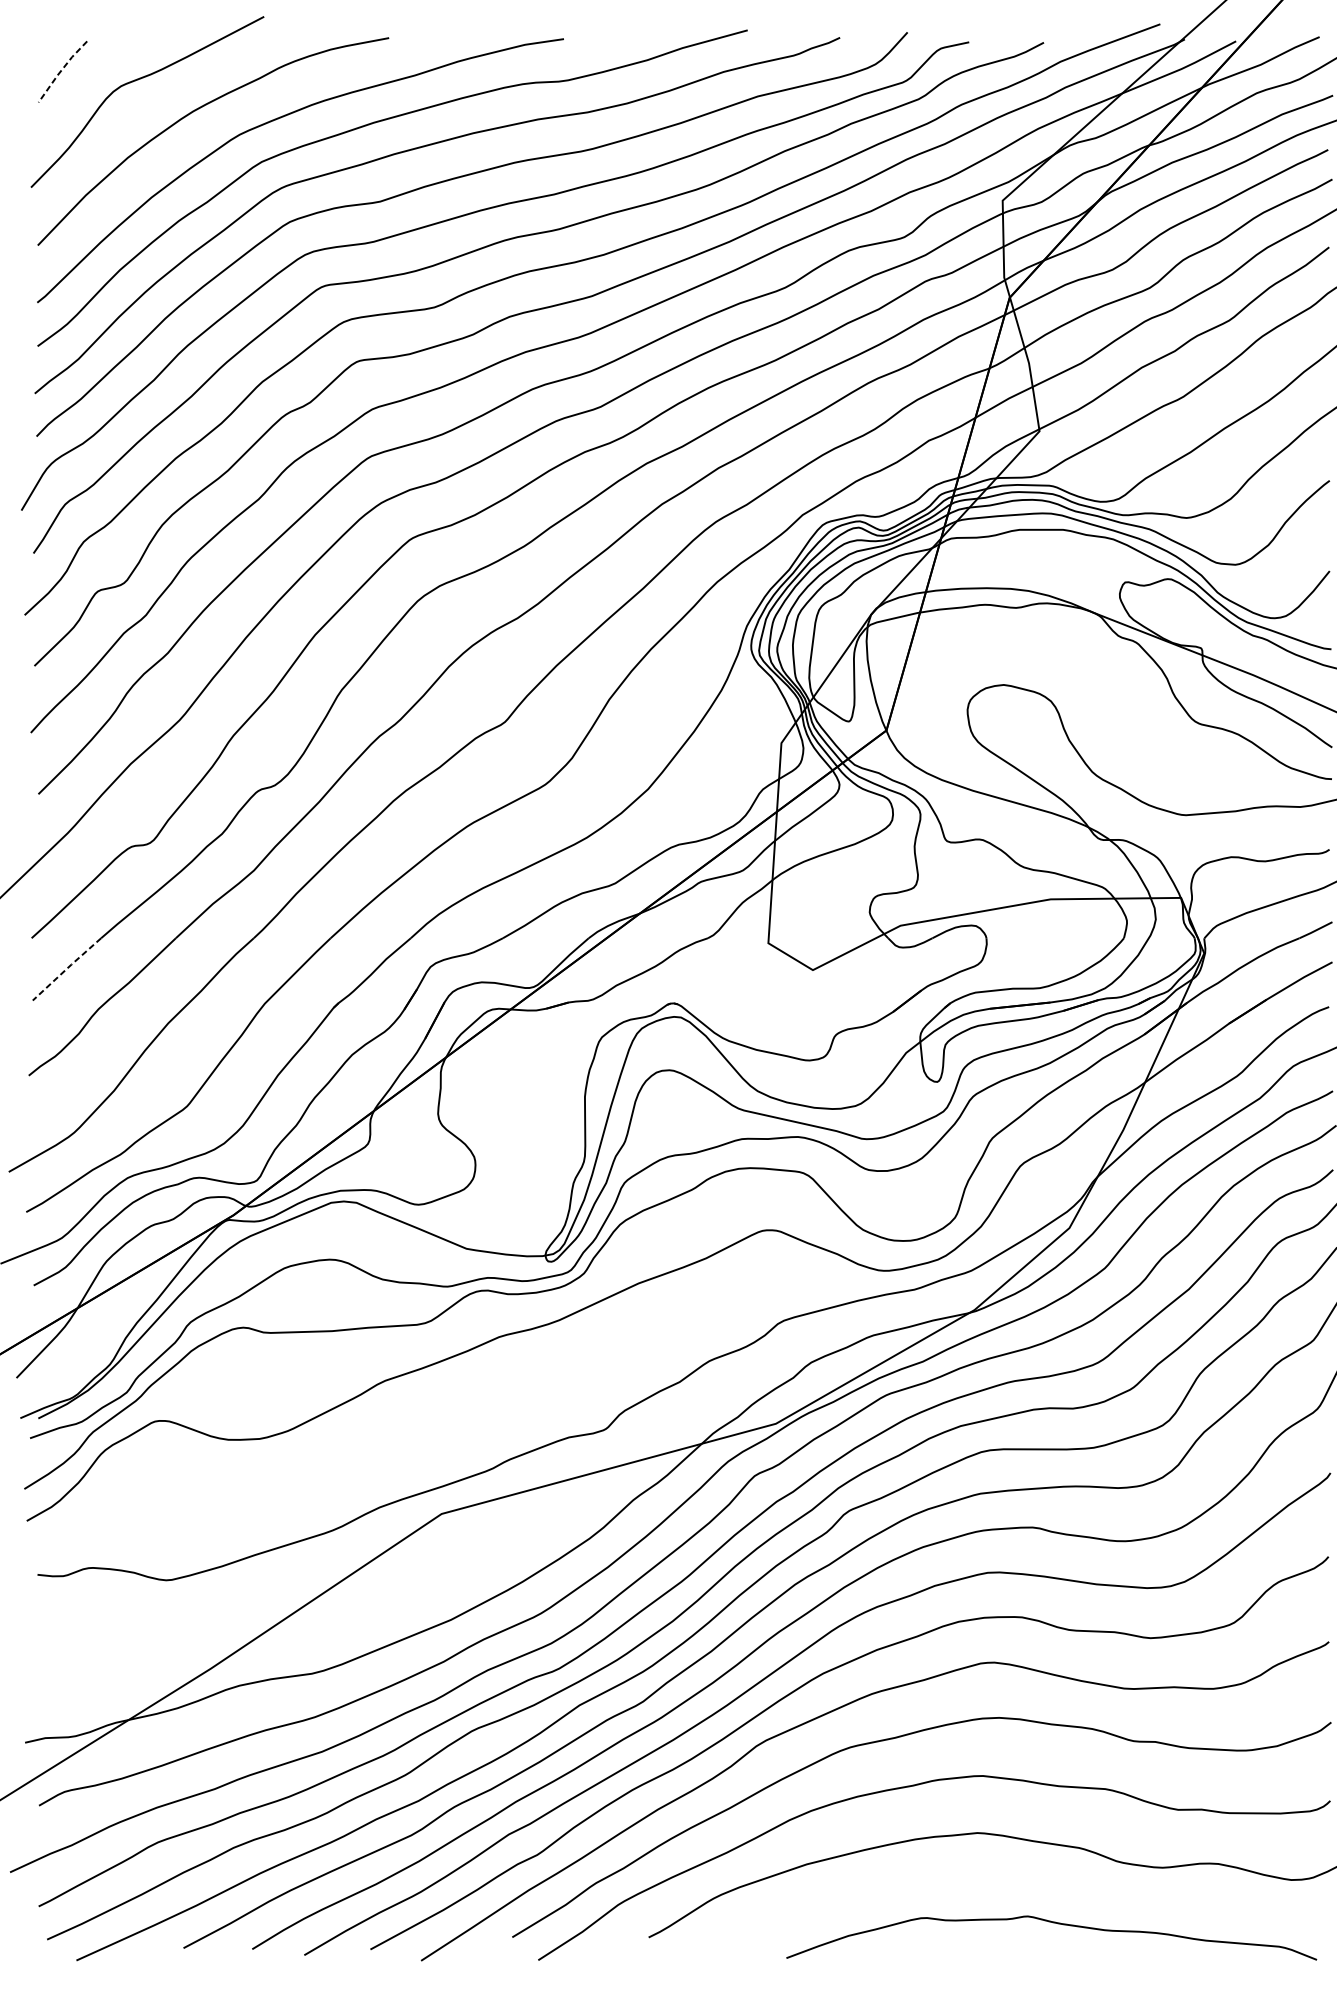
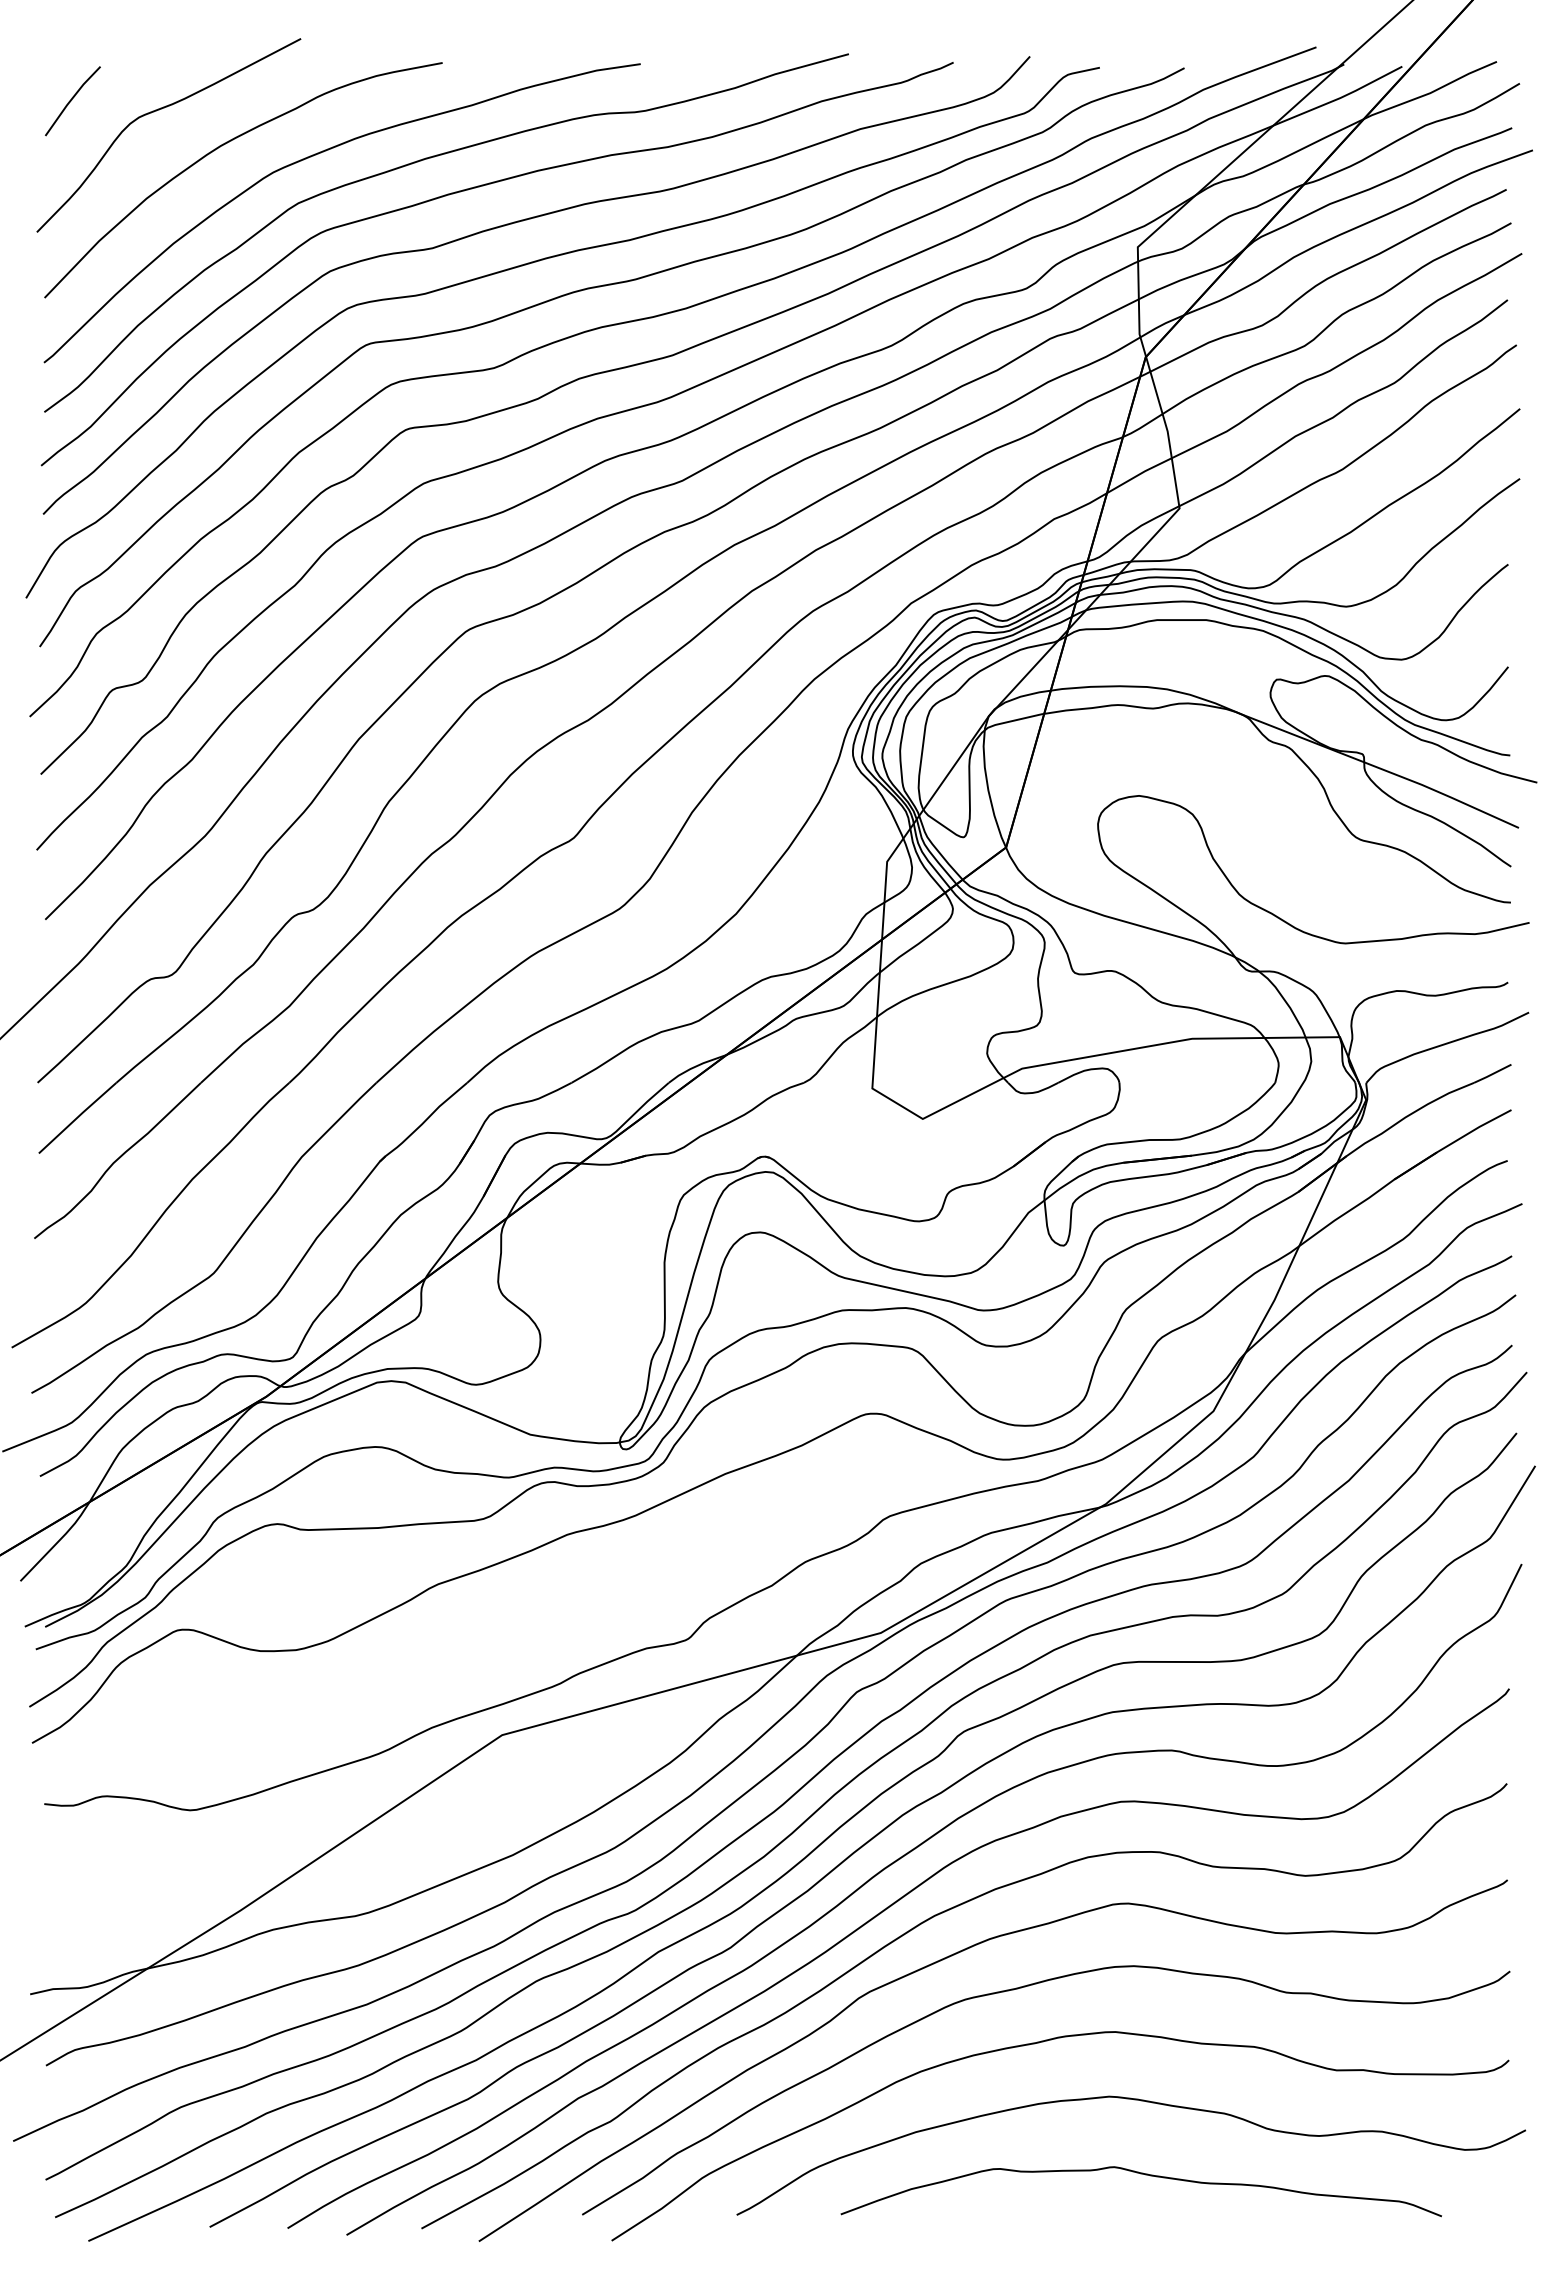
line: (61, 70) -> (71, 99), dashed -> solid
line: (66, 968) -> (77, 1117), dashed -> solid
curve: (1055, 1923) -> (1145, 2175), moved

